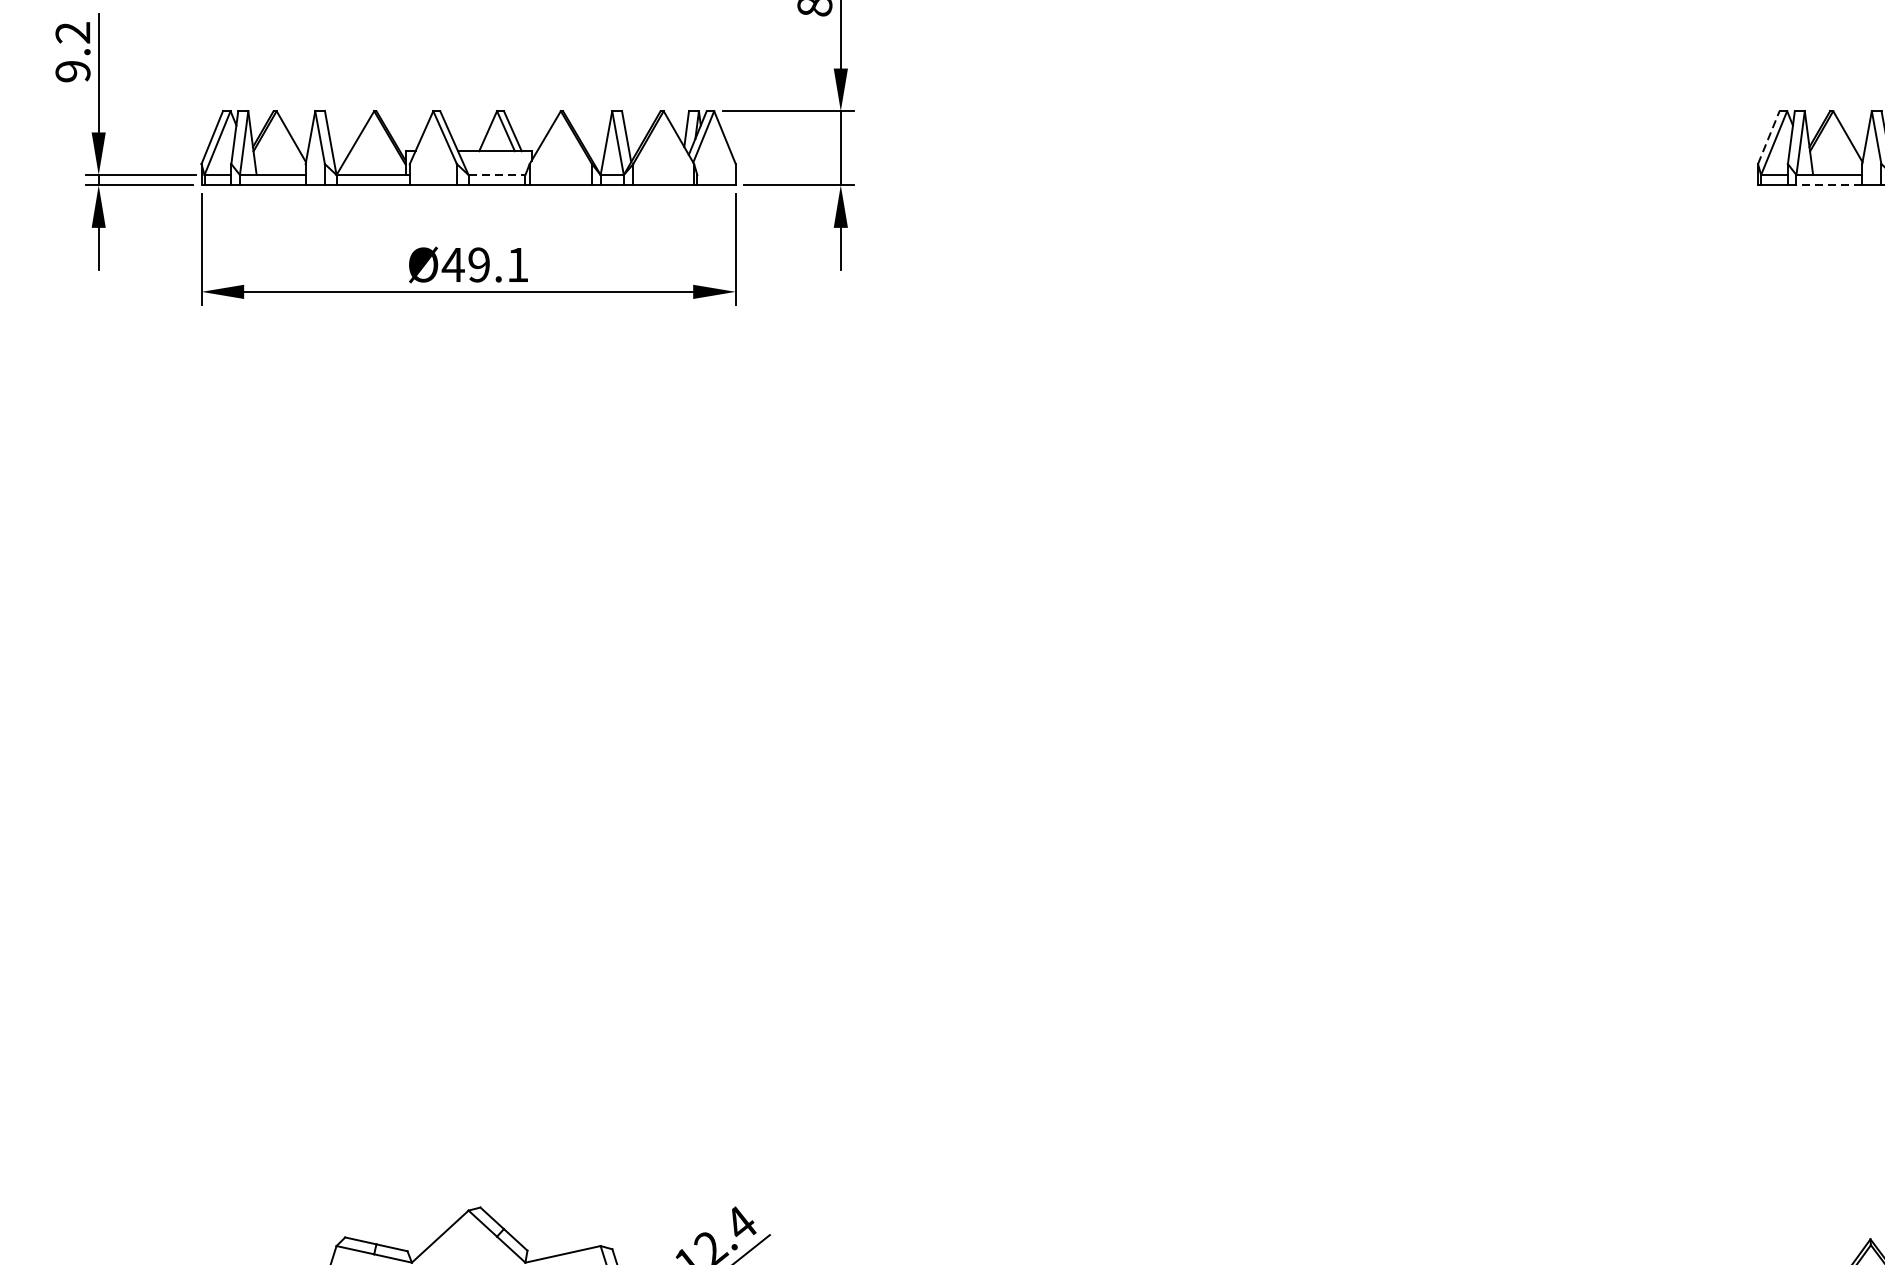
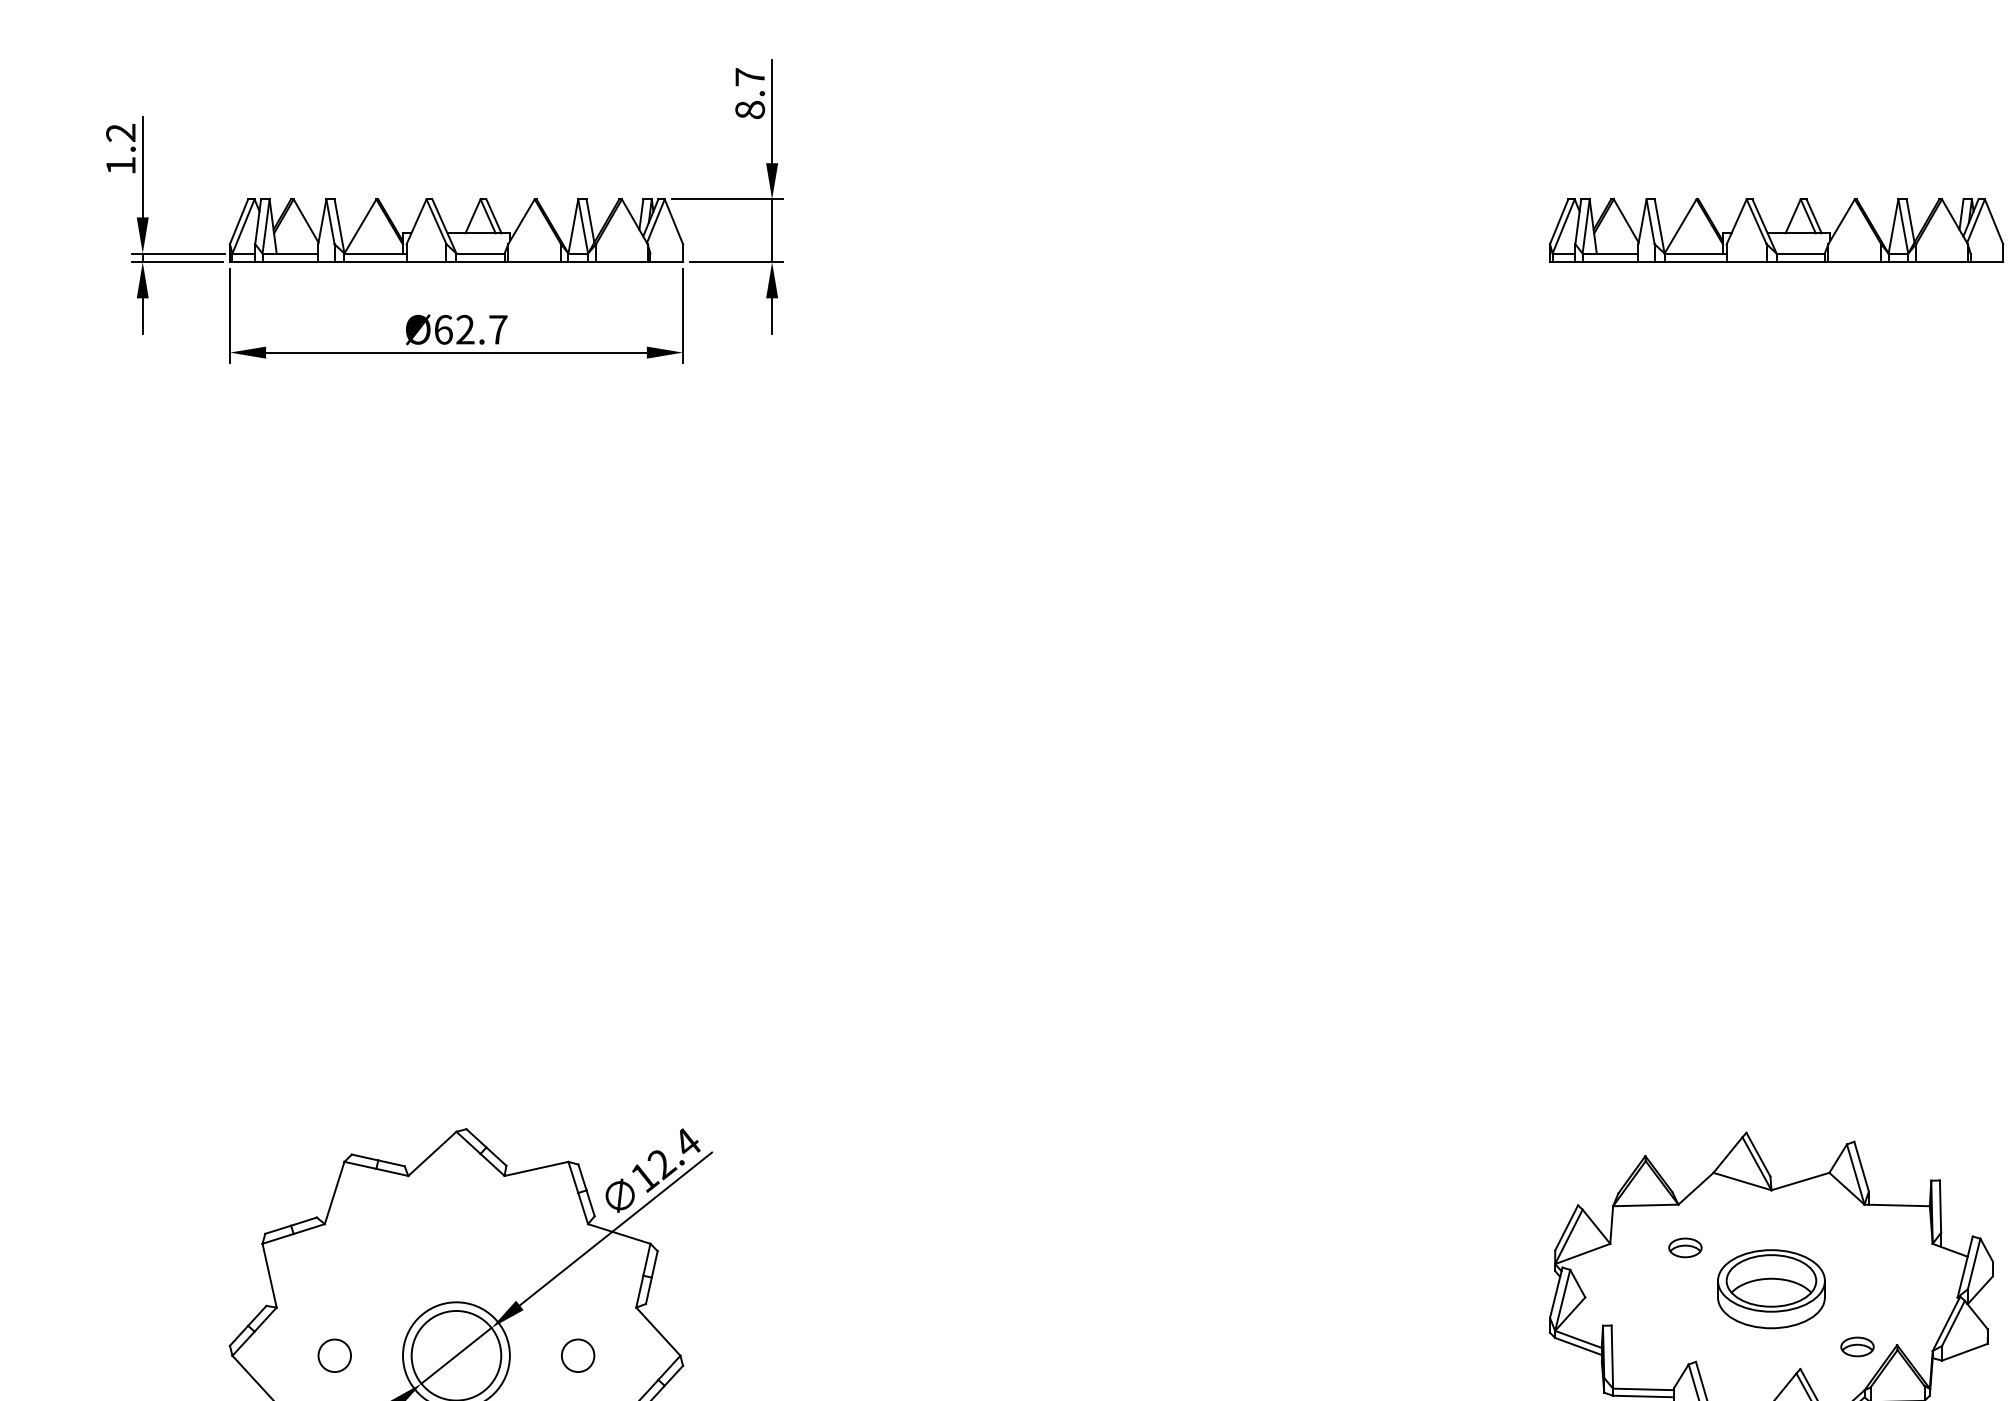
text: (72, 71) -> (120, 165), 9.2 -> 1.2
line: (1769, 137) -> (1559, 221), dashed -> solid
line: (498, 174) -> (481, 253), dashed -> solid
line: (1829, 185) -> (1610, 262), dashed -> solid
text: (485, 264) -> (470, 329), Ø49.1 -> Ø62.7

